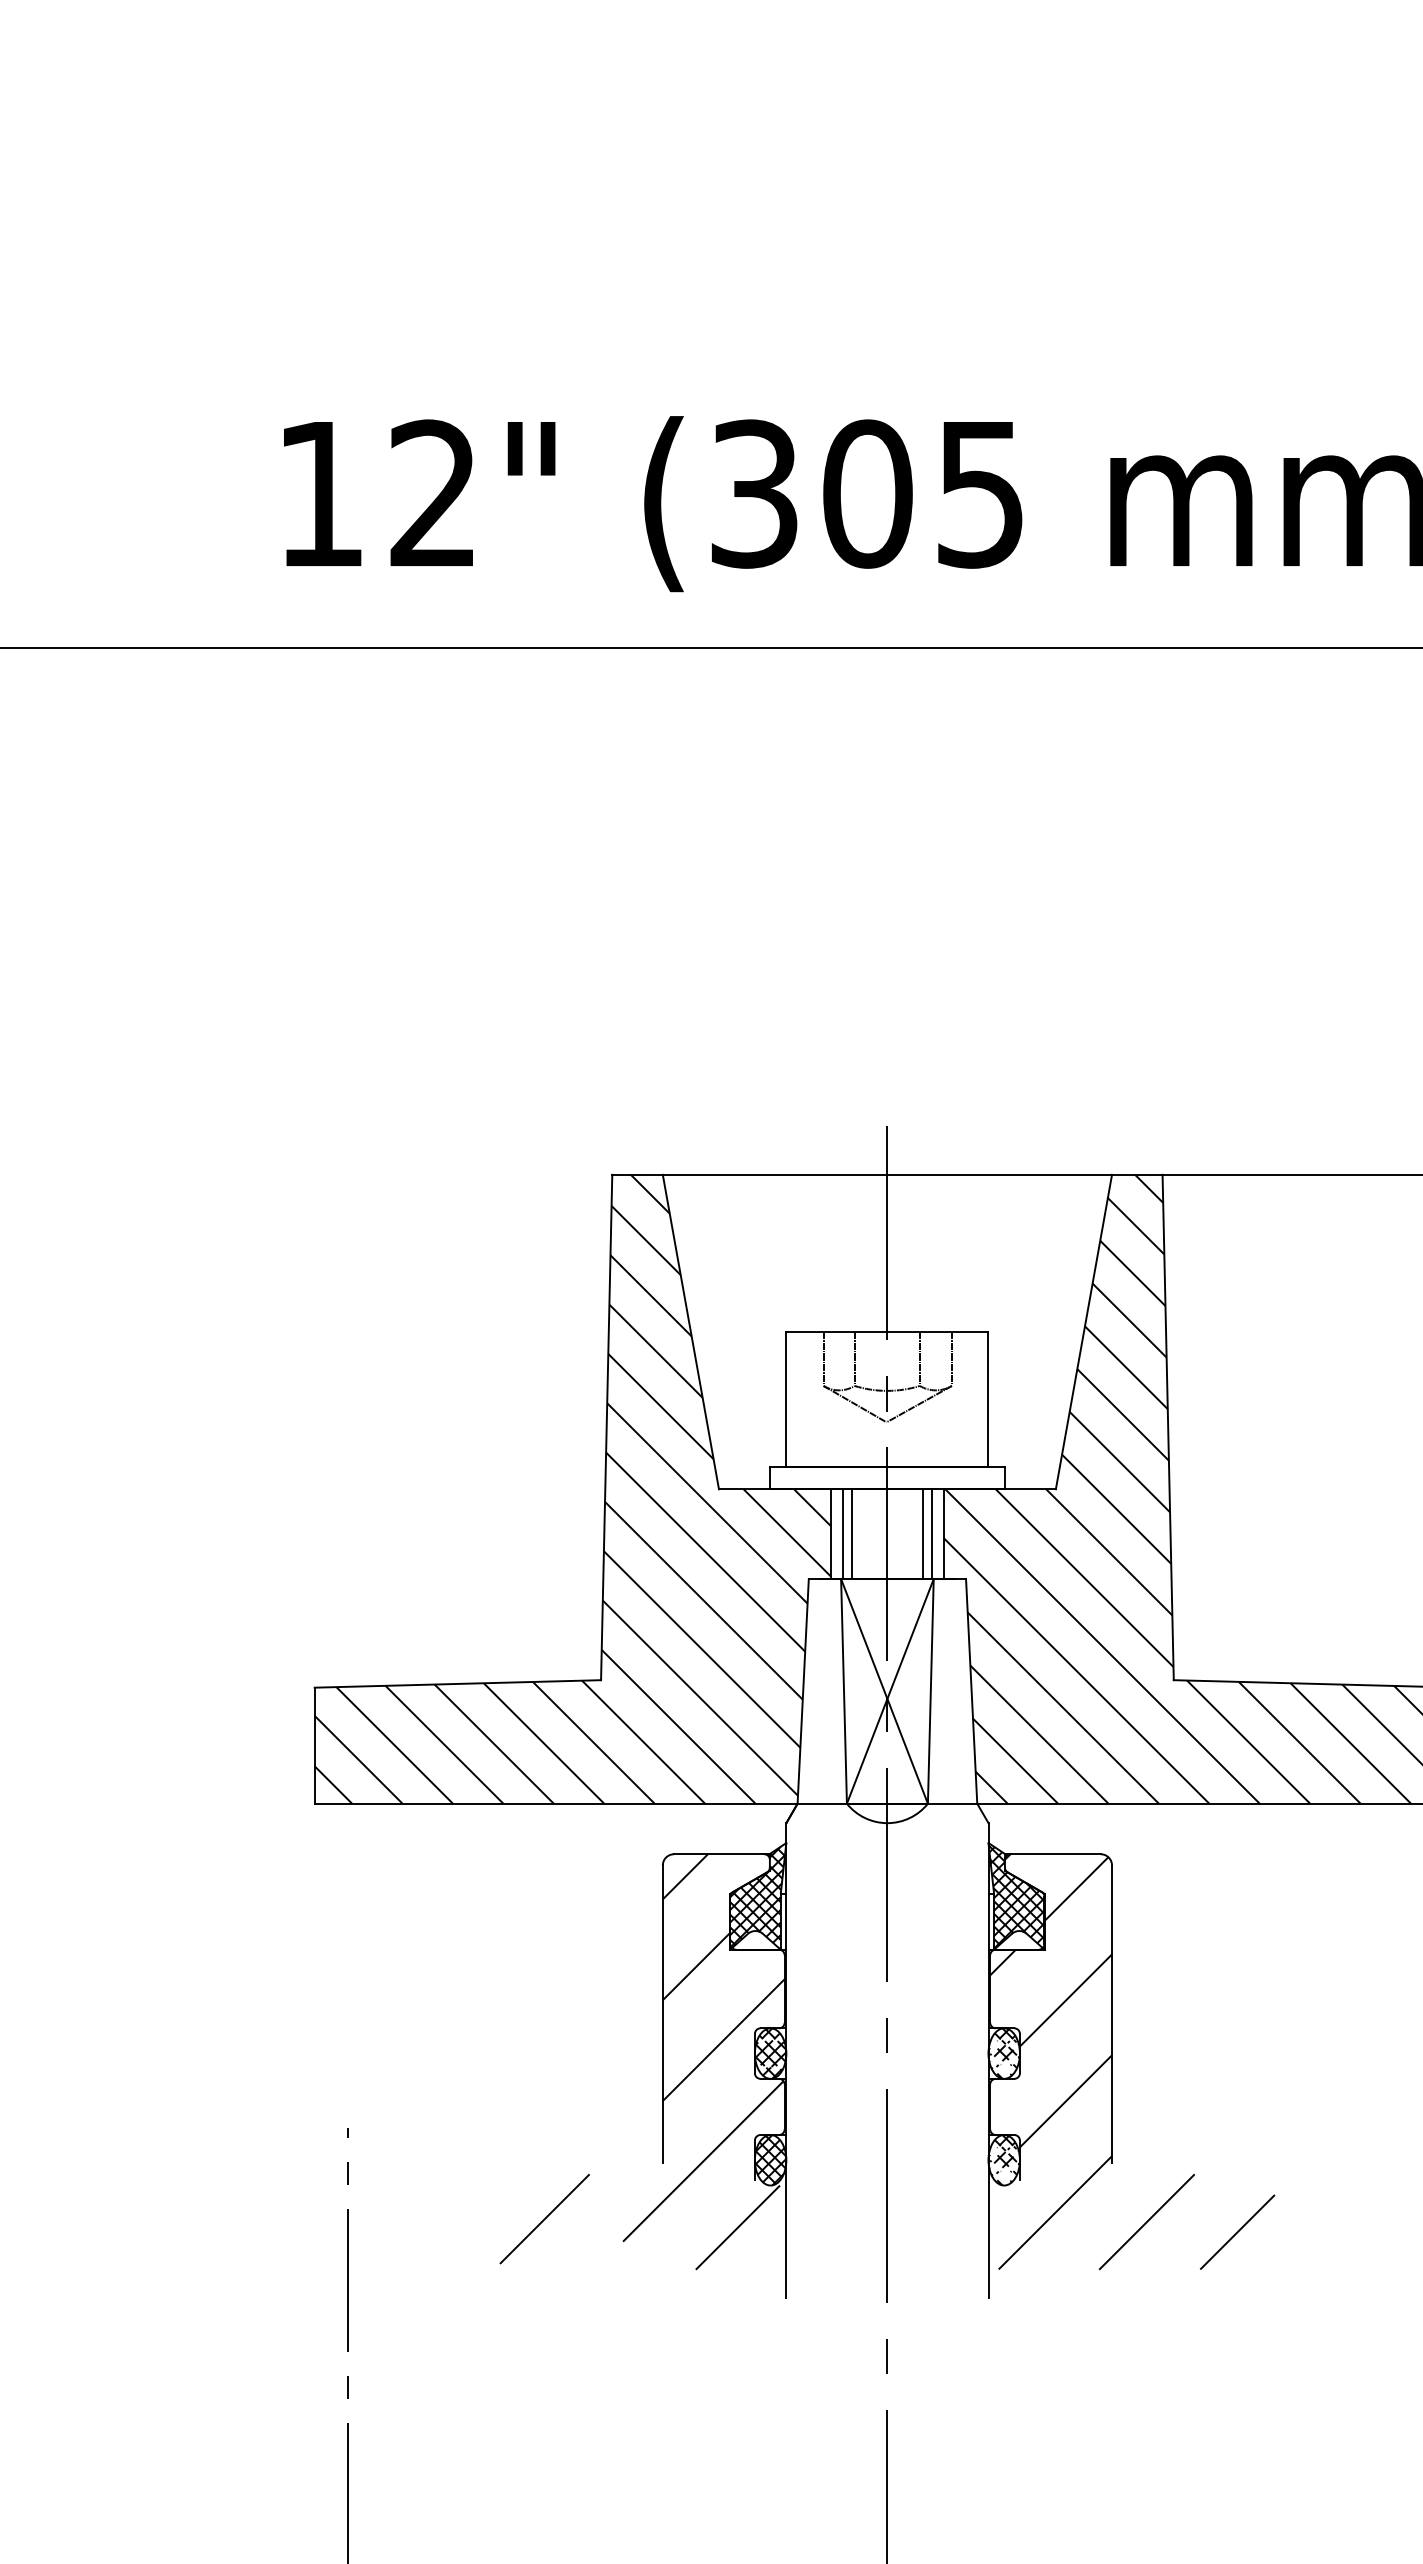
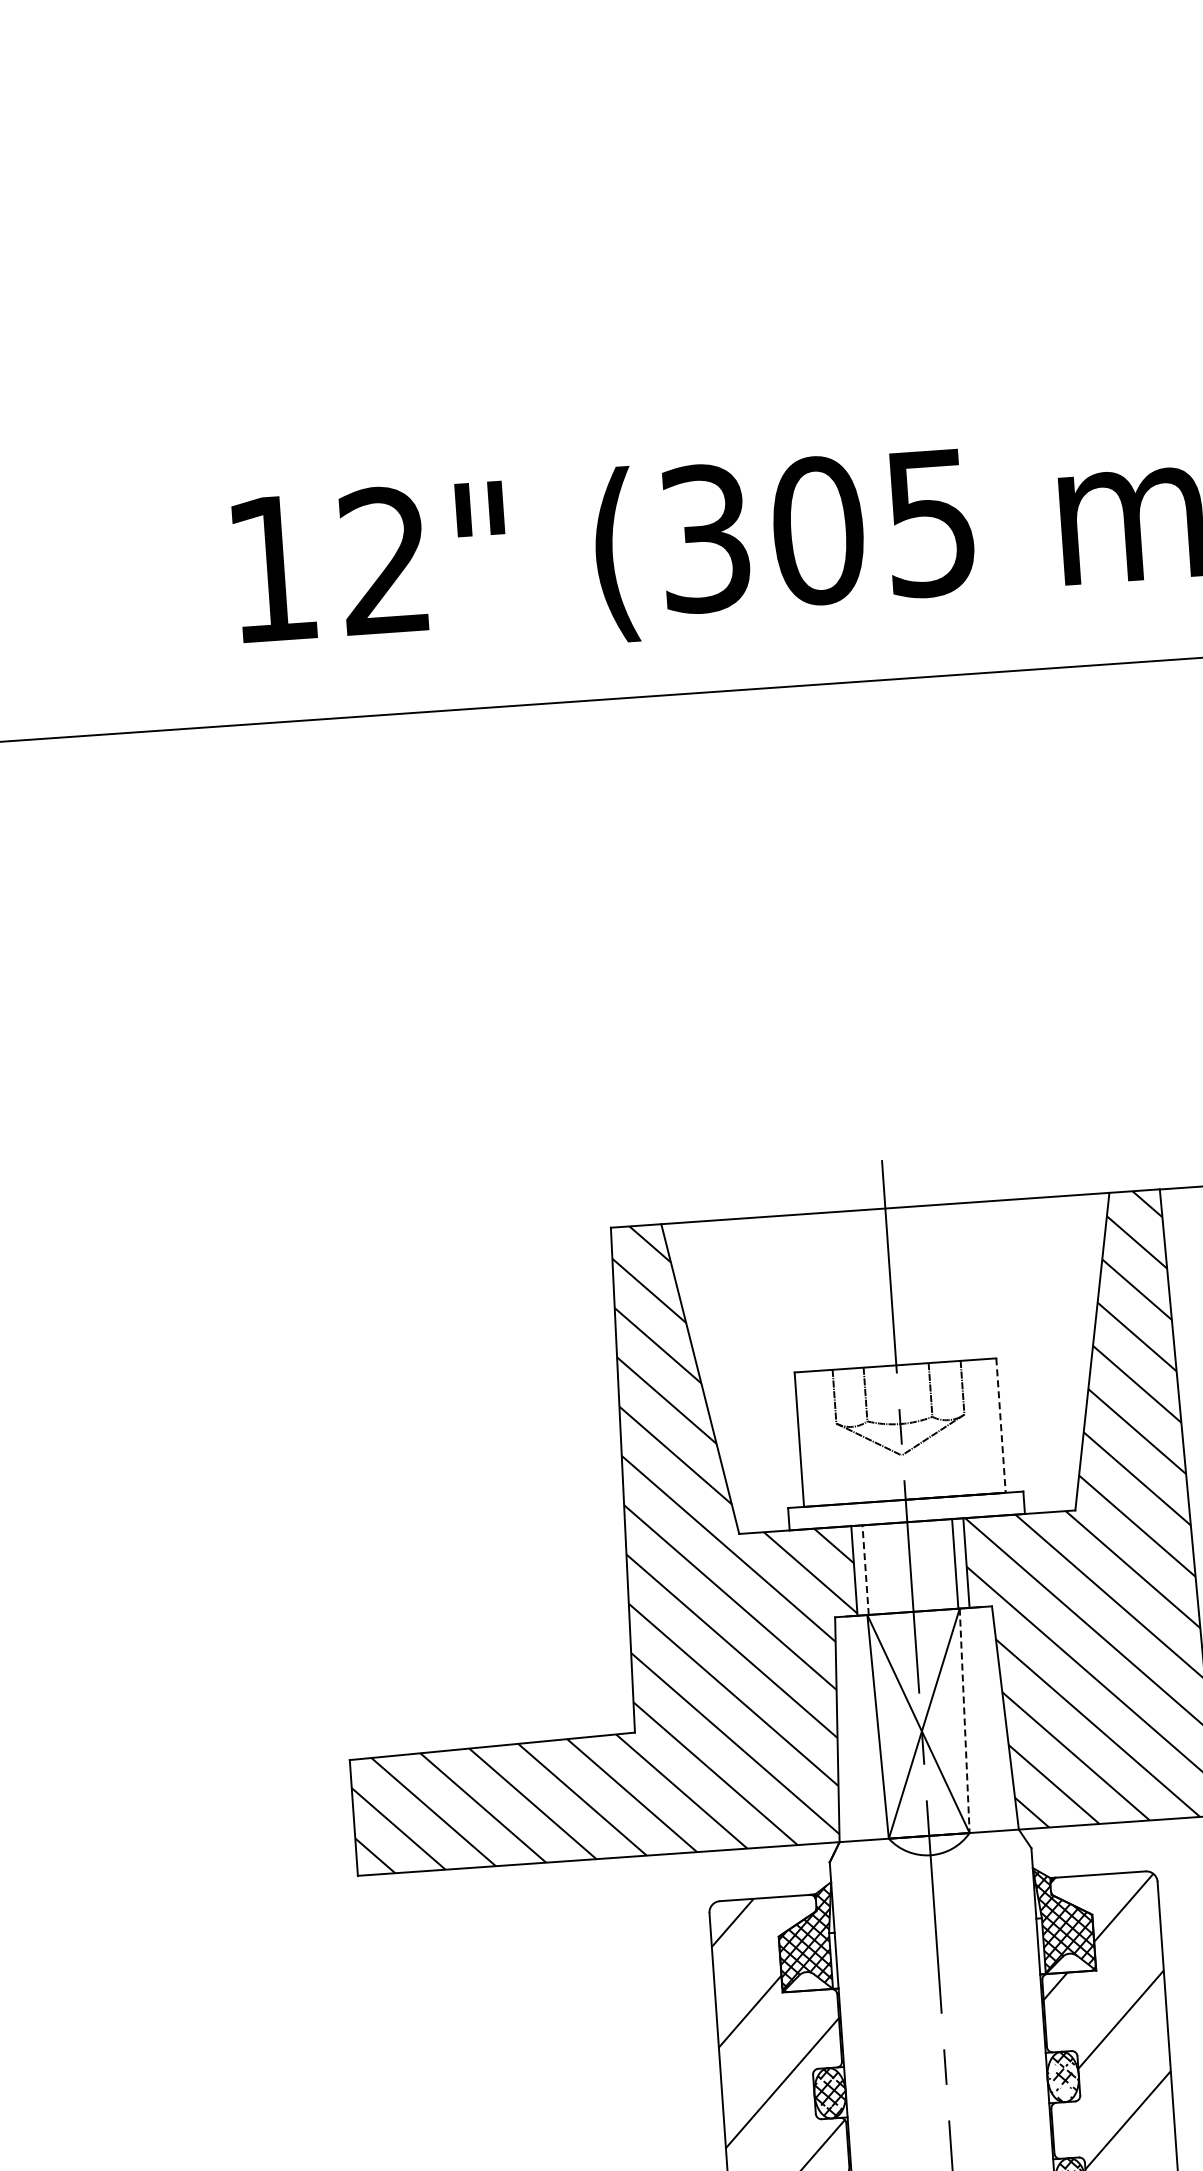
line: (987, 1399) -> (1000, 1425), solid -> dashed
line: (842, 1533) -> (865, 1569), solid -> dashed
line: (851, 1534) -> (874, 1569), removed
line: (923, 1534) -> (946, 1564), removed
line: (930, 1691) -> (964, 1720), solid -> dashed

